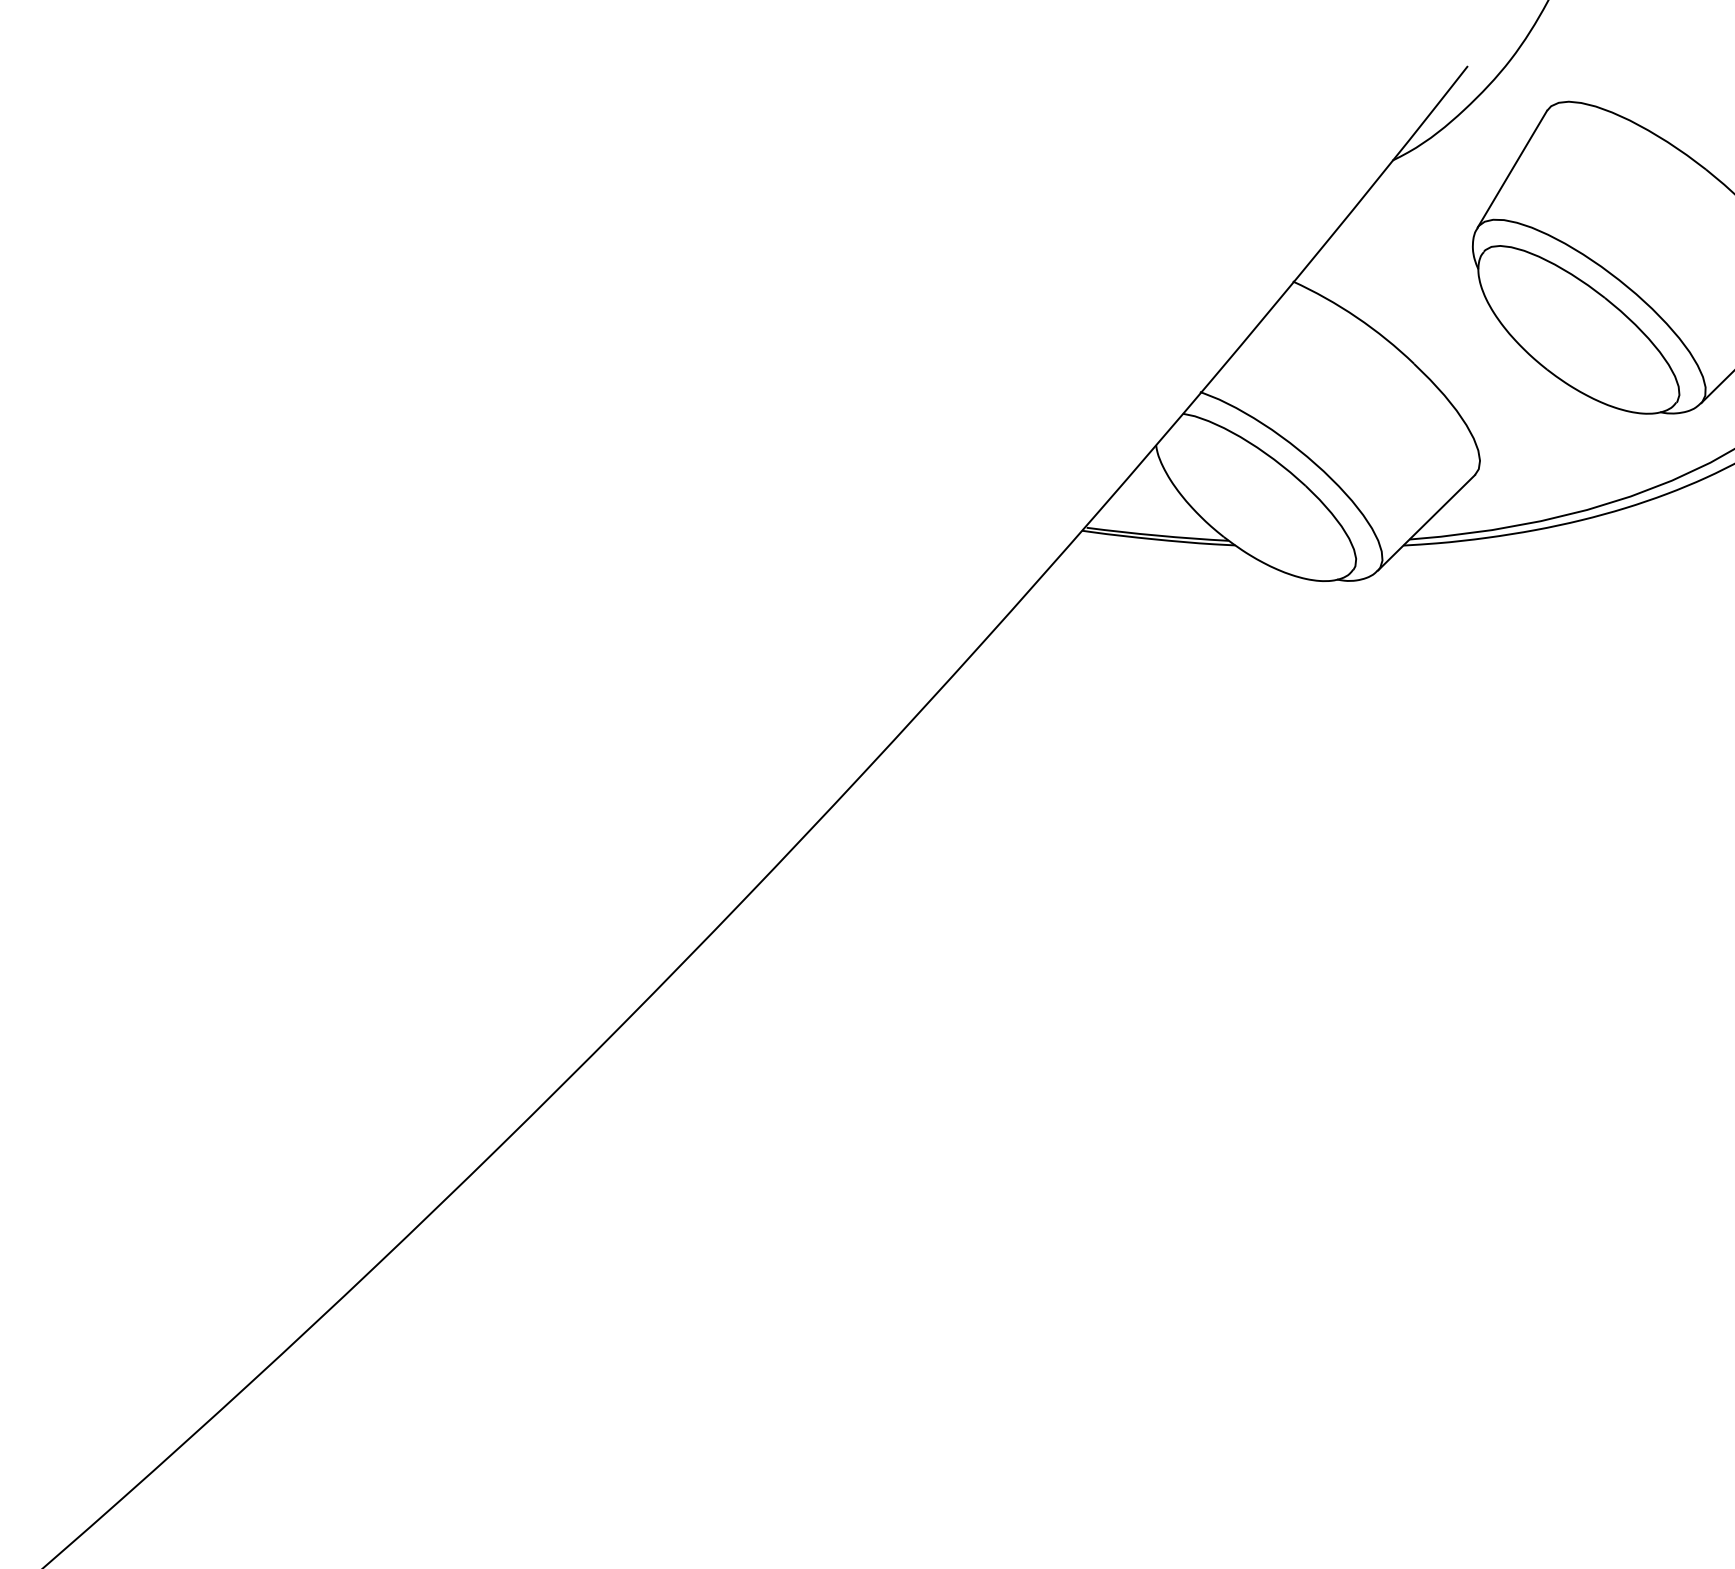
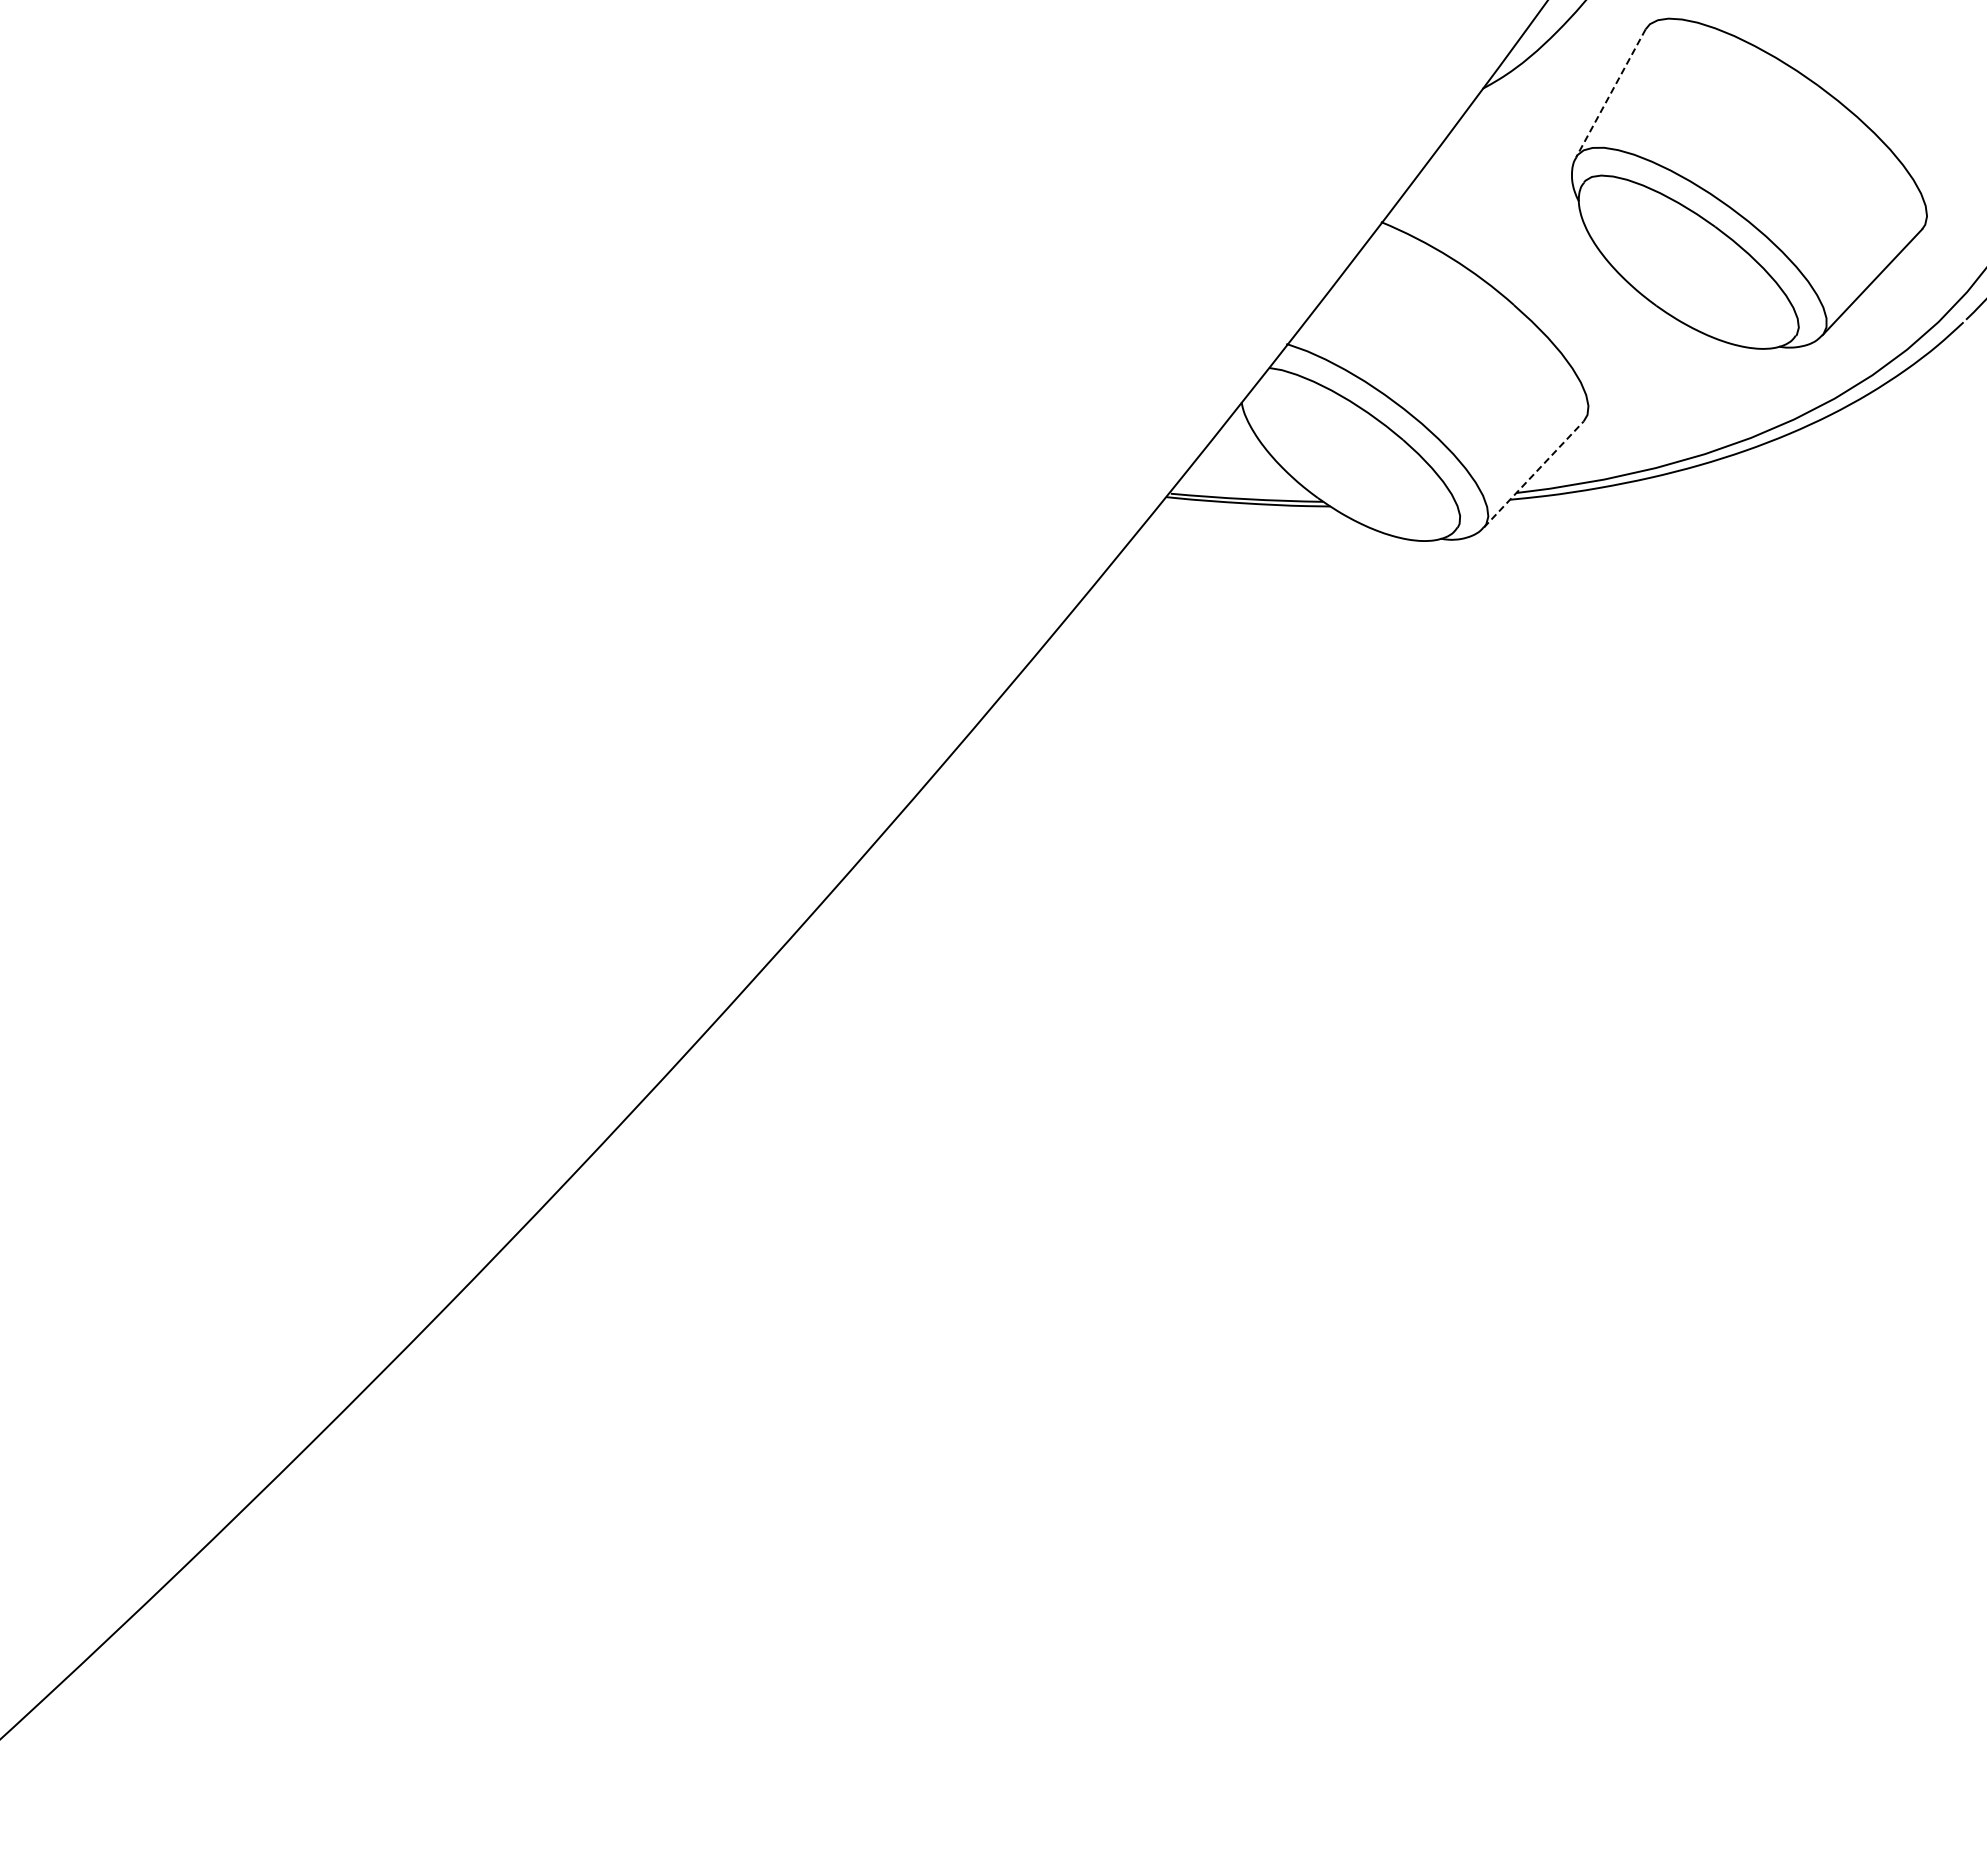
line: (1511, 169) -> (1610, 93), solid -> dashed
line: (1426, 522) -> (1533, 474), solid -> dashed

